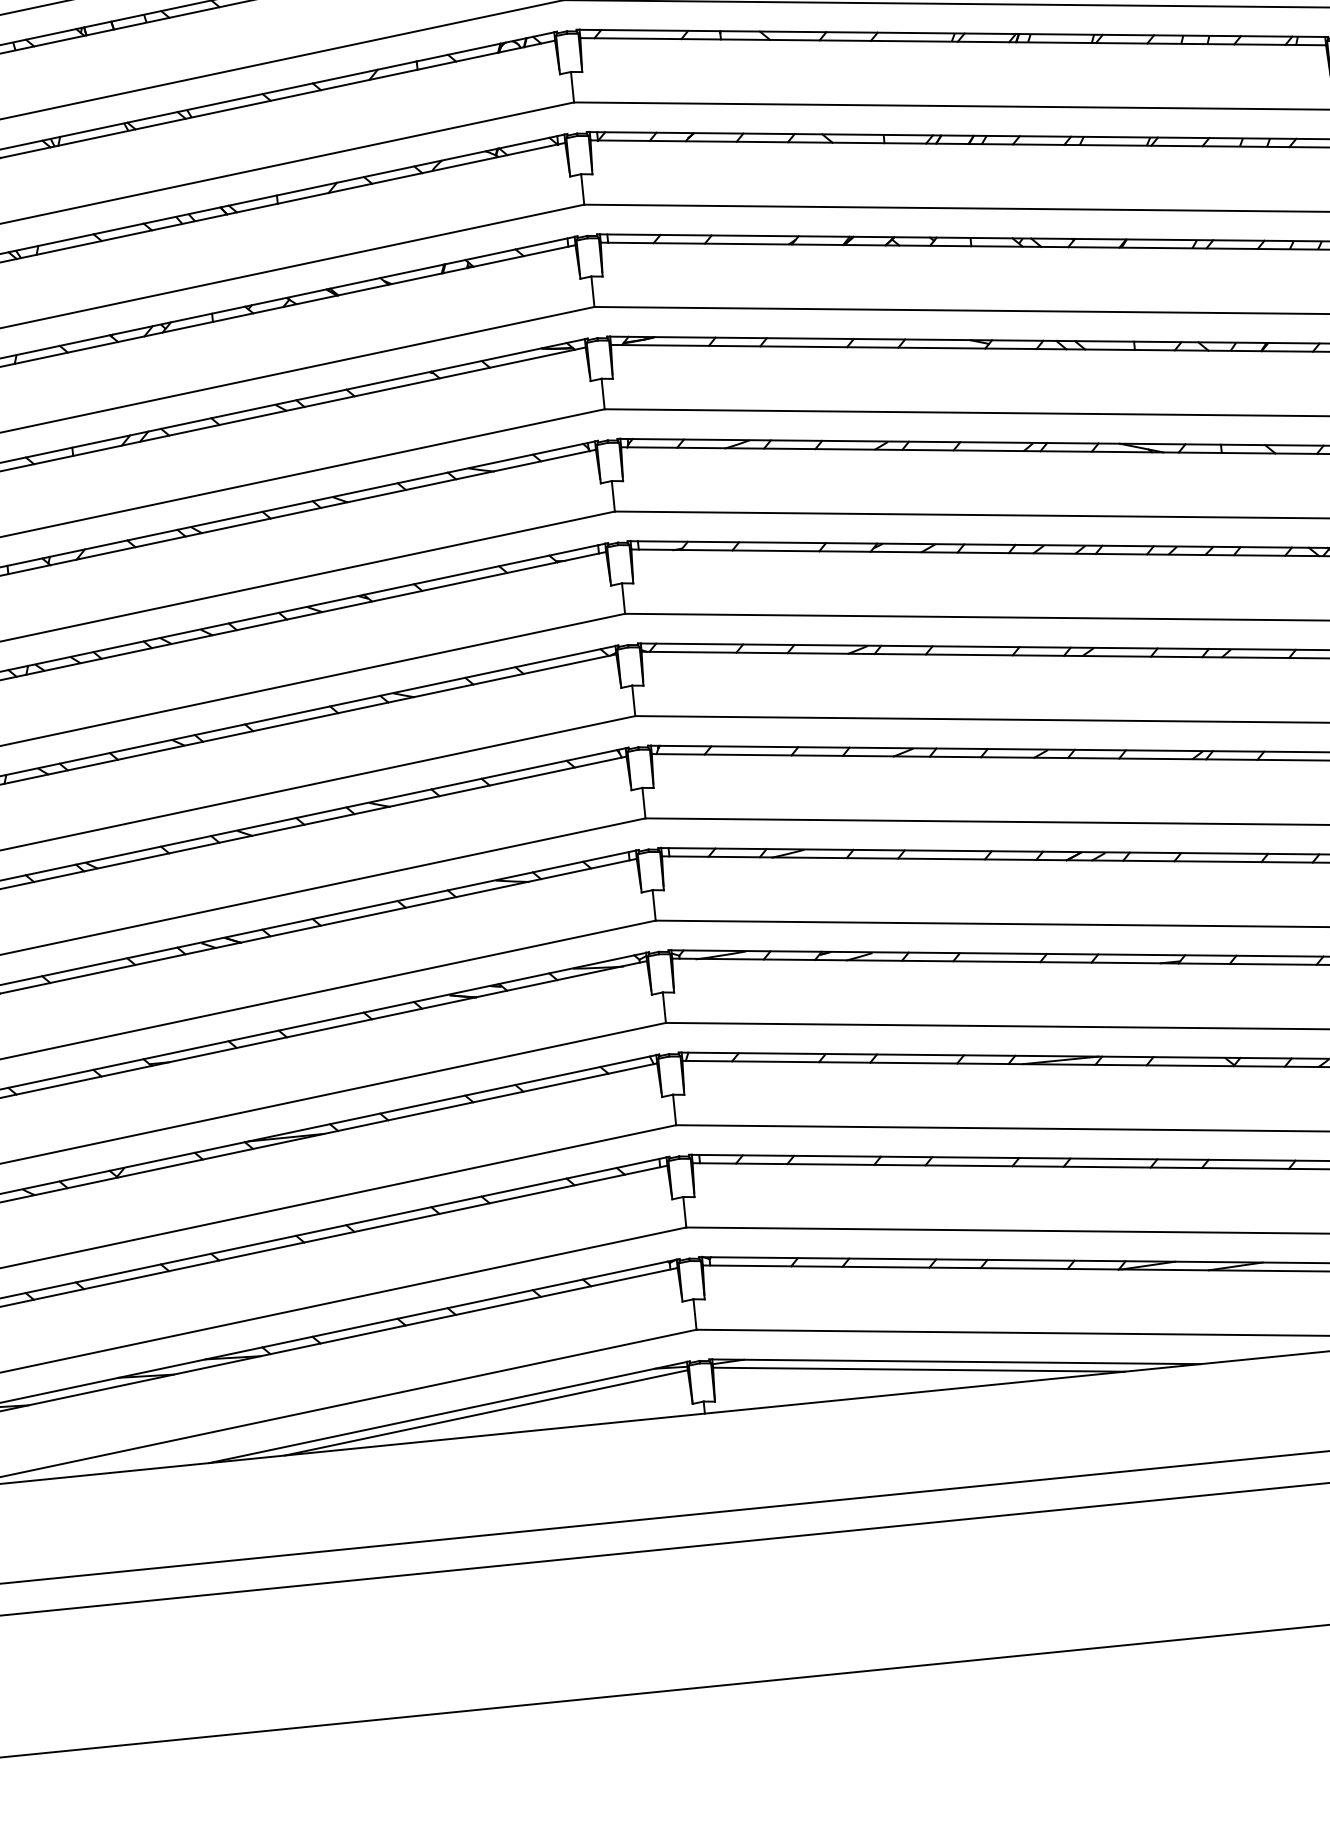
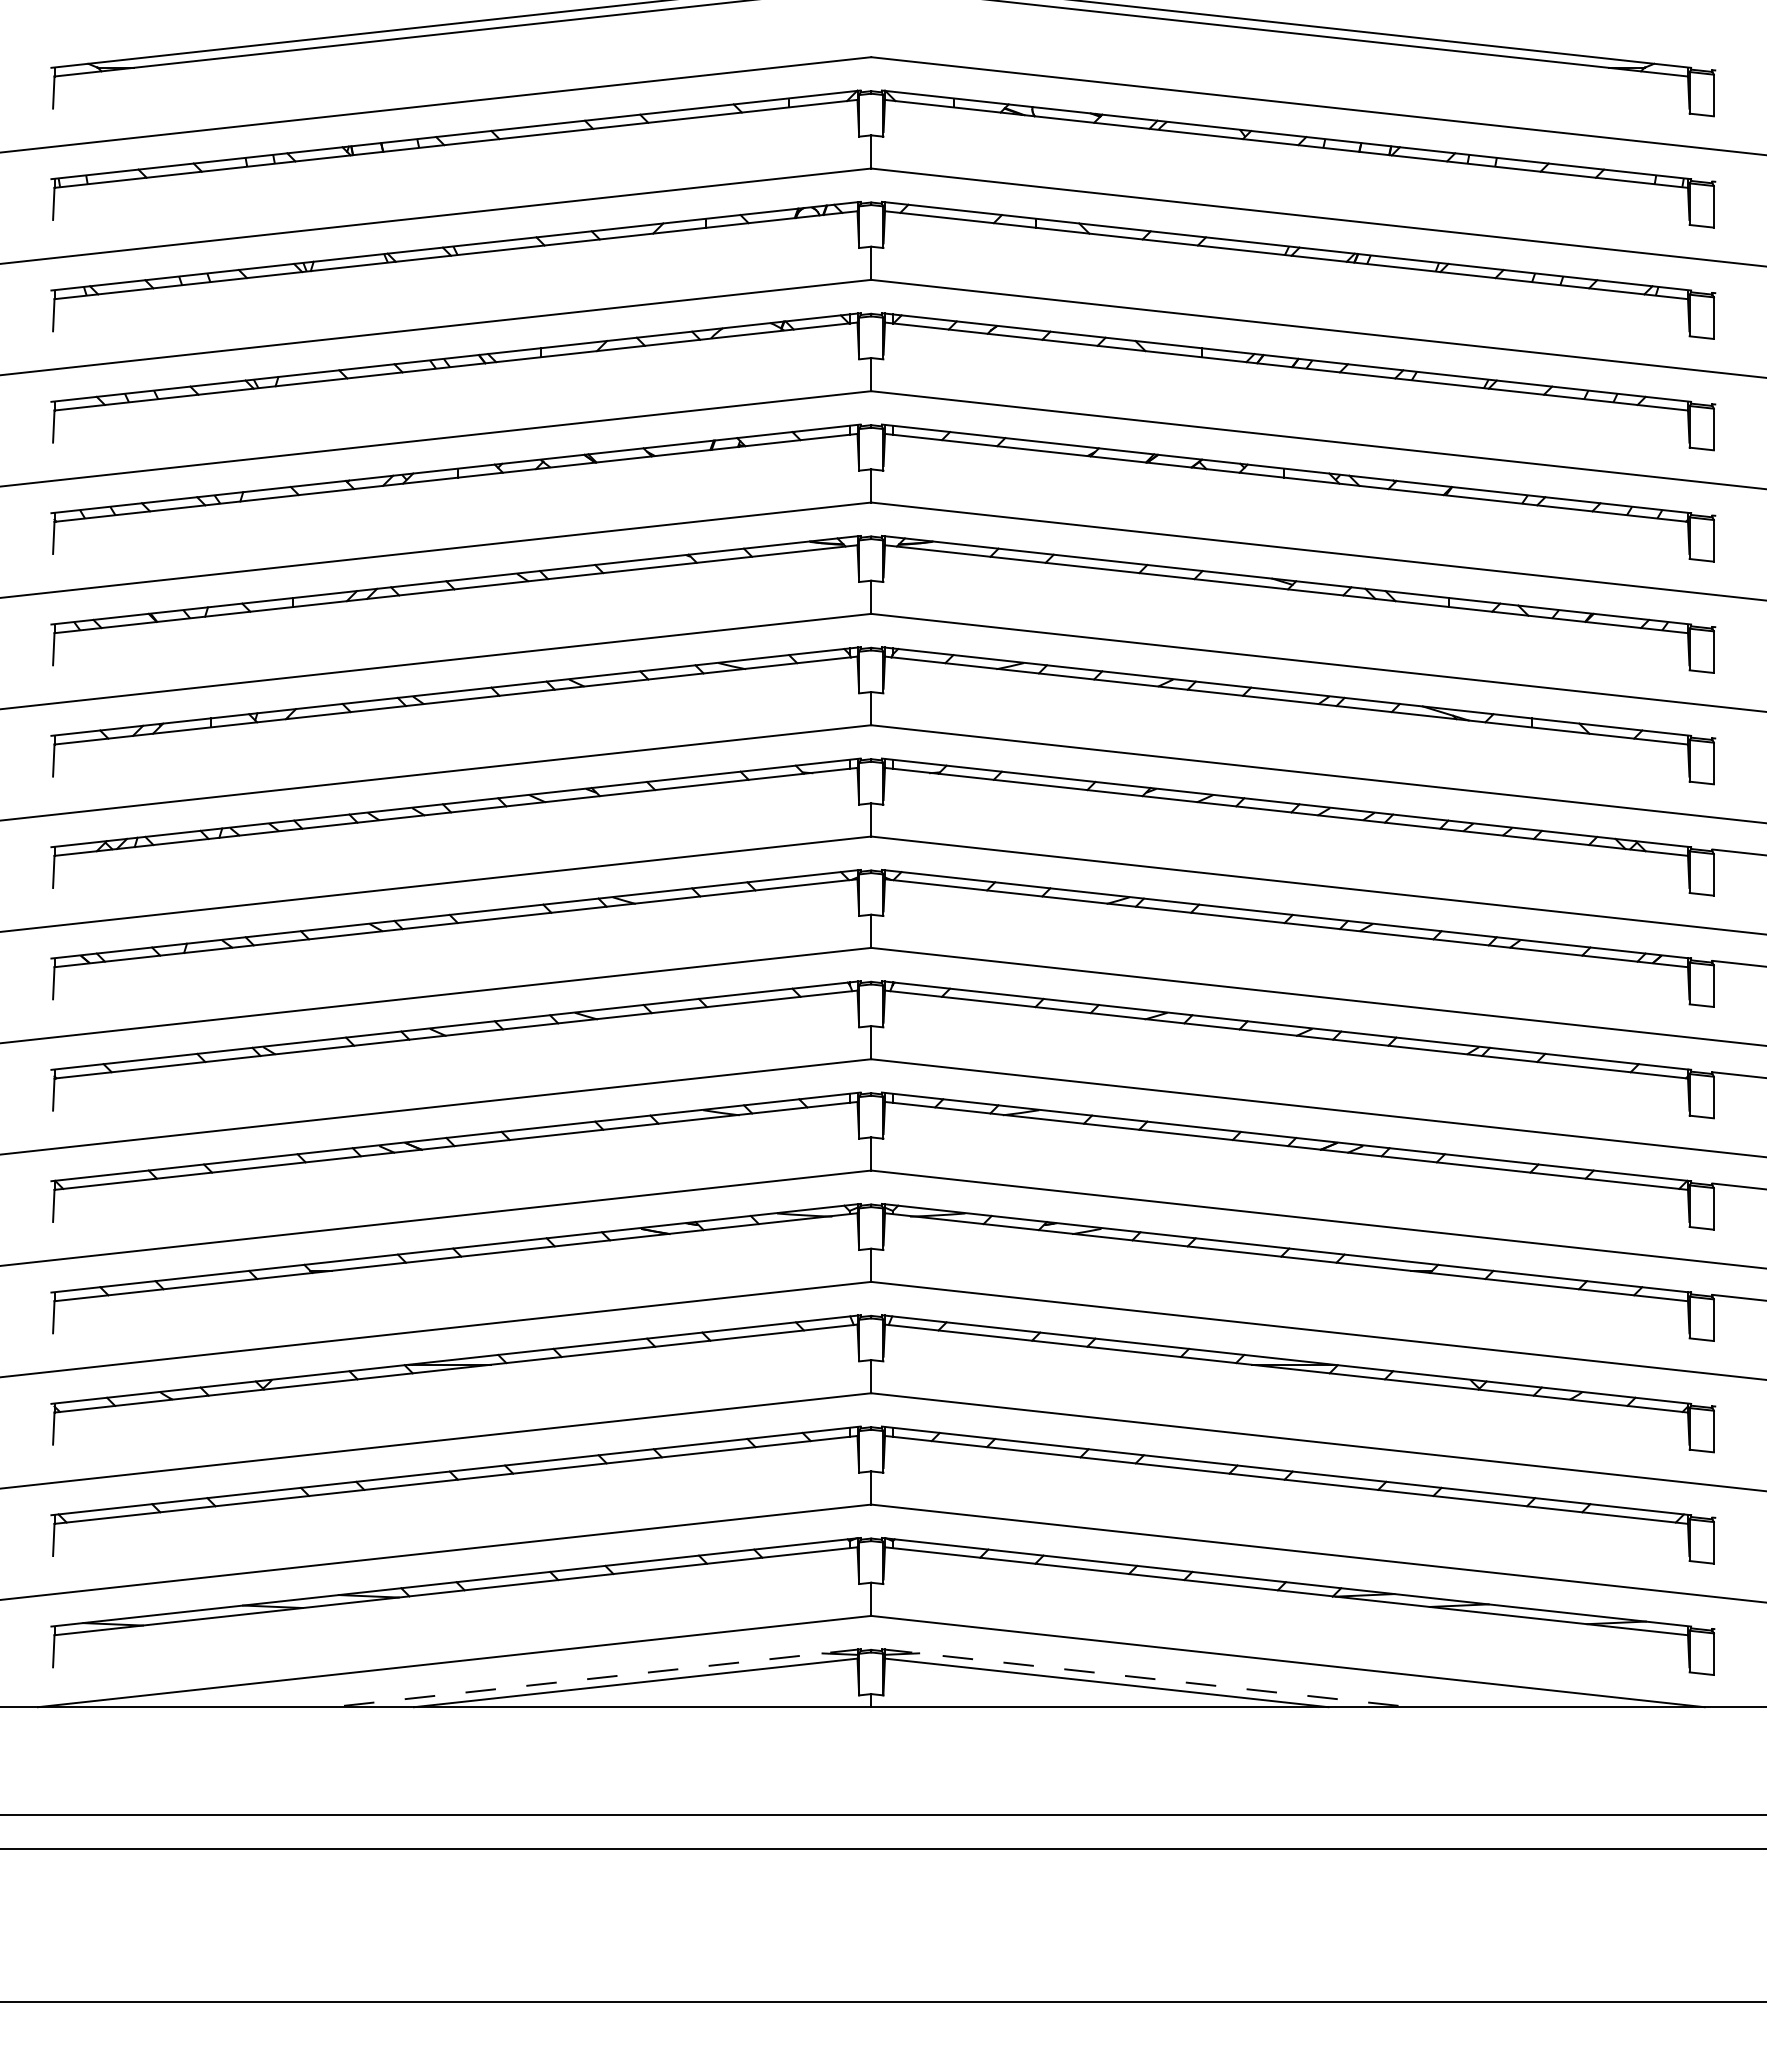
line: (955, 1362) -> (1146, 1678), solid -> dashed
line: (448, 1412) -> (595, 1678), solid -> dashed

